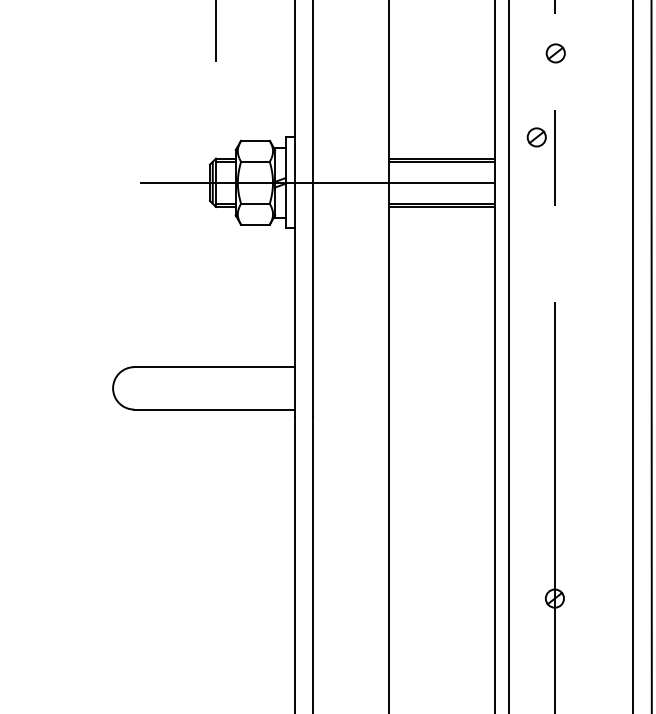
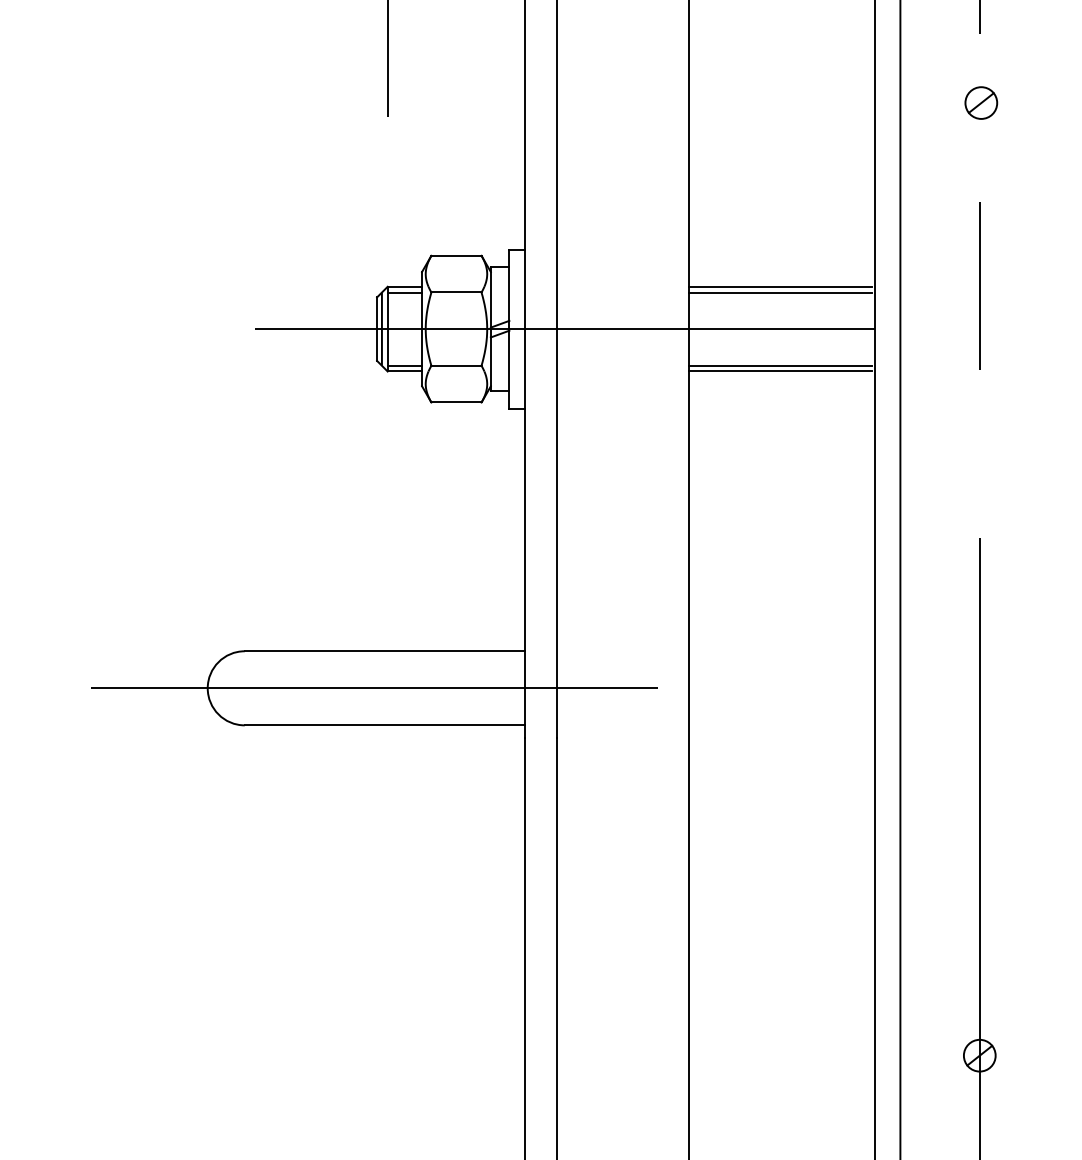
part: (536, 137) -> (947, 249), removed
line: (208, 388) -> (374, 688), added

